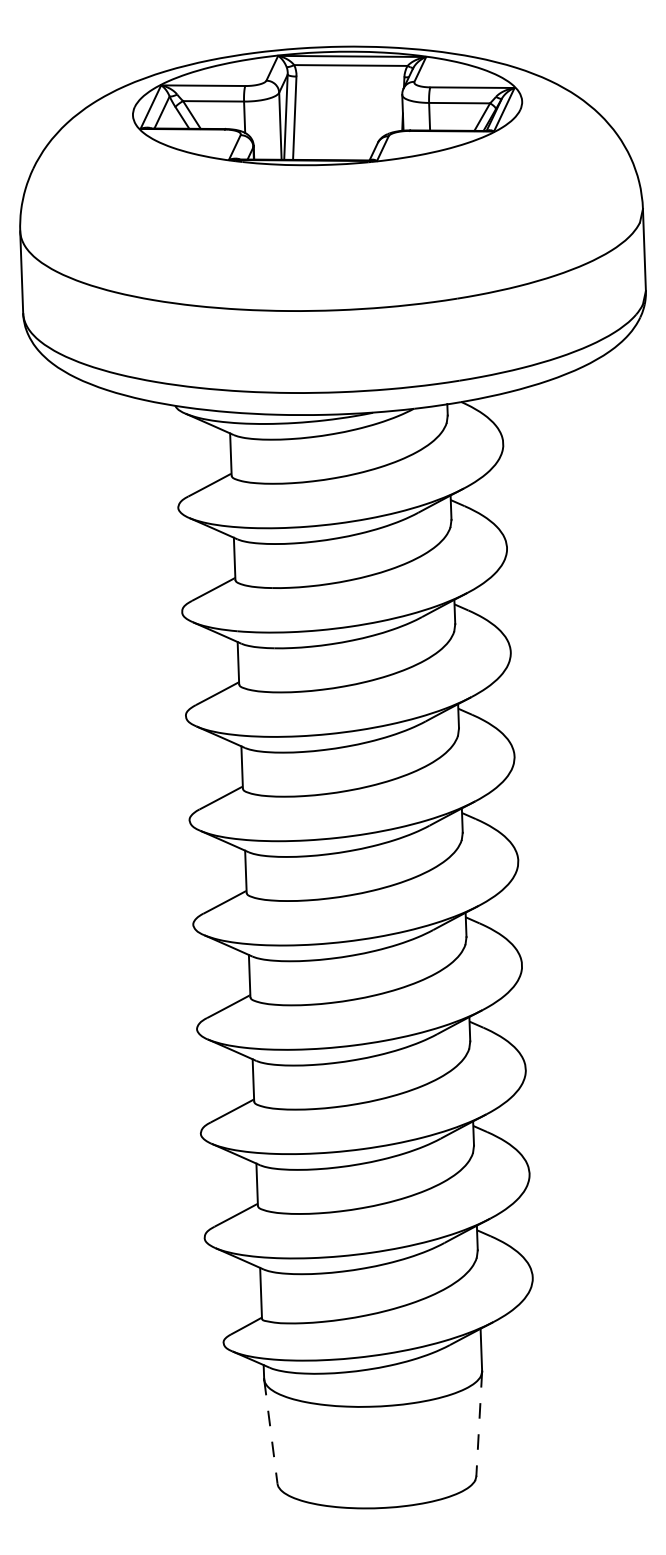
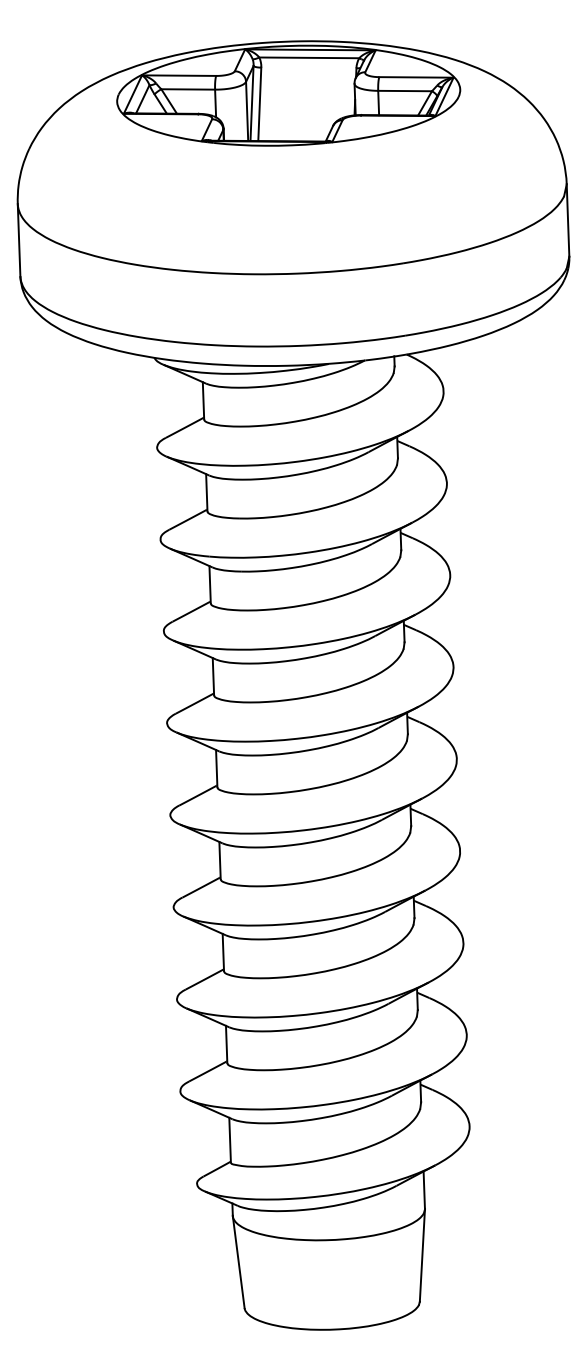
line: (479, 1425) -> (422, 1256), dashed -> solid
line: (270, 1432) -> (238, 1262), dashed -> solid

